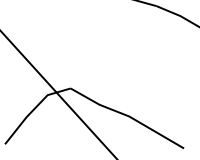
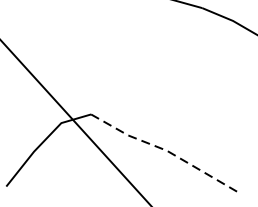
line: (128, 116) -> (165, 150), solid -> dashed

